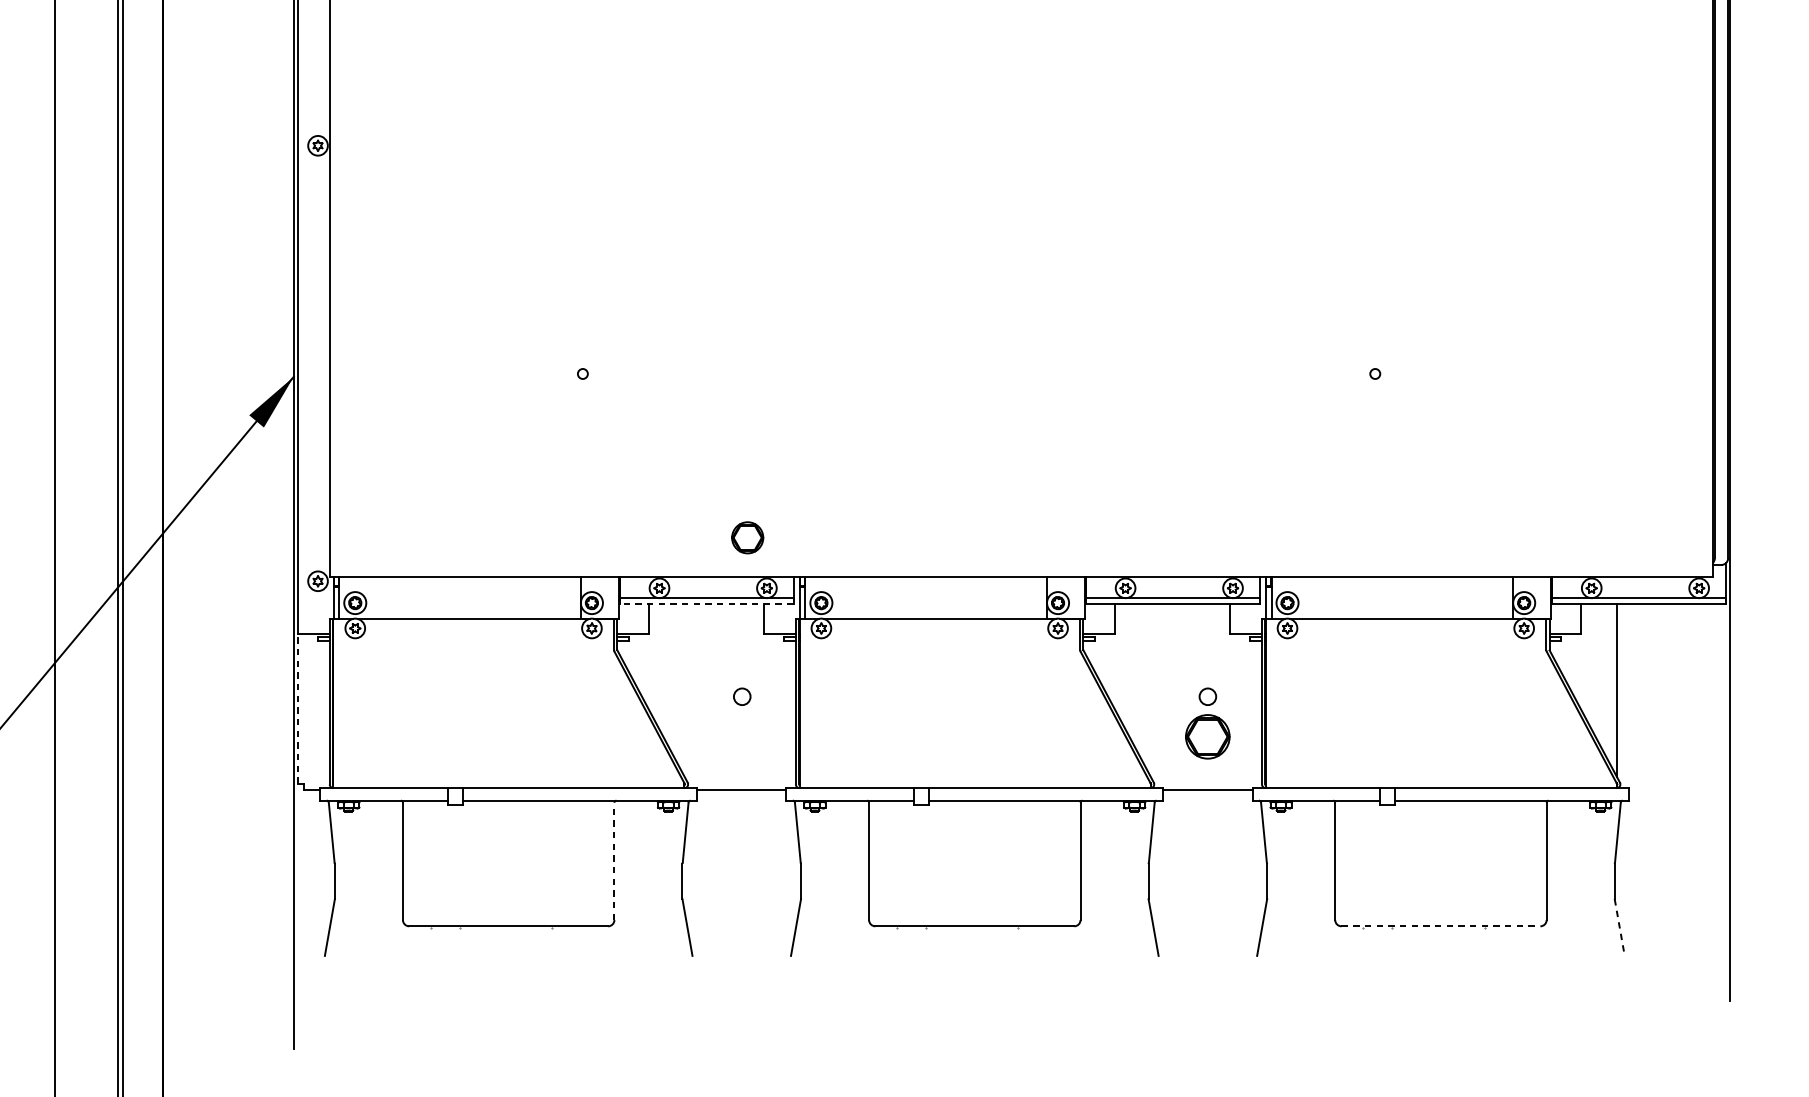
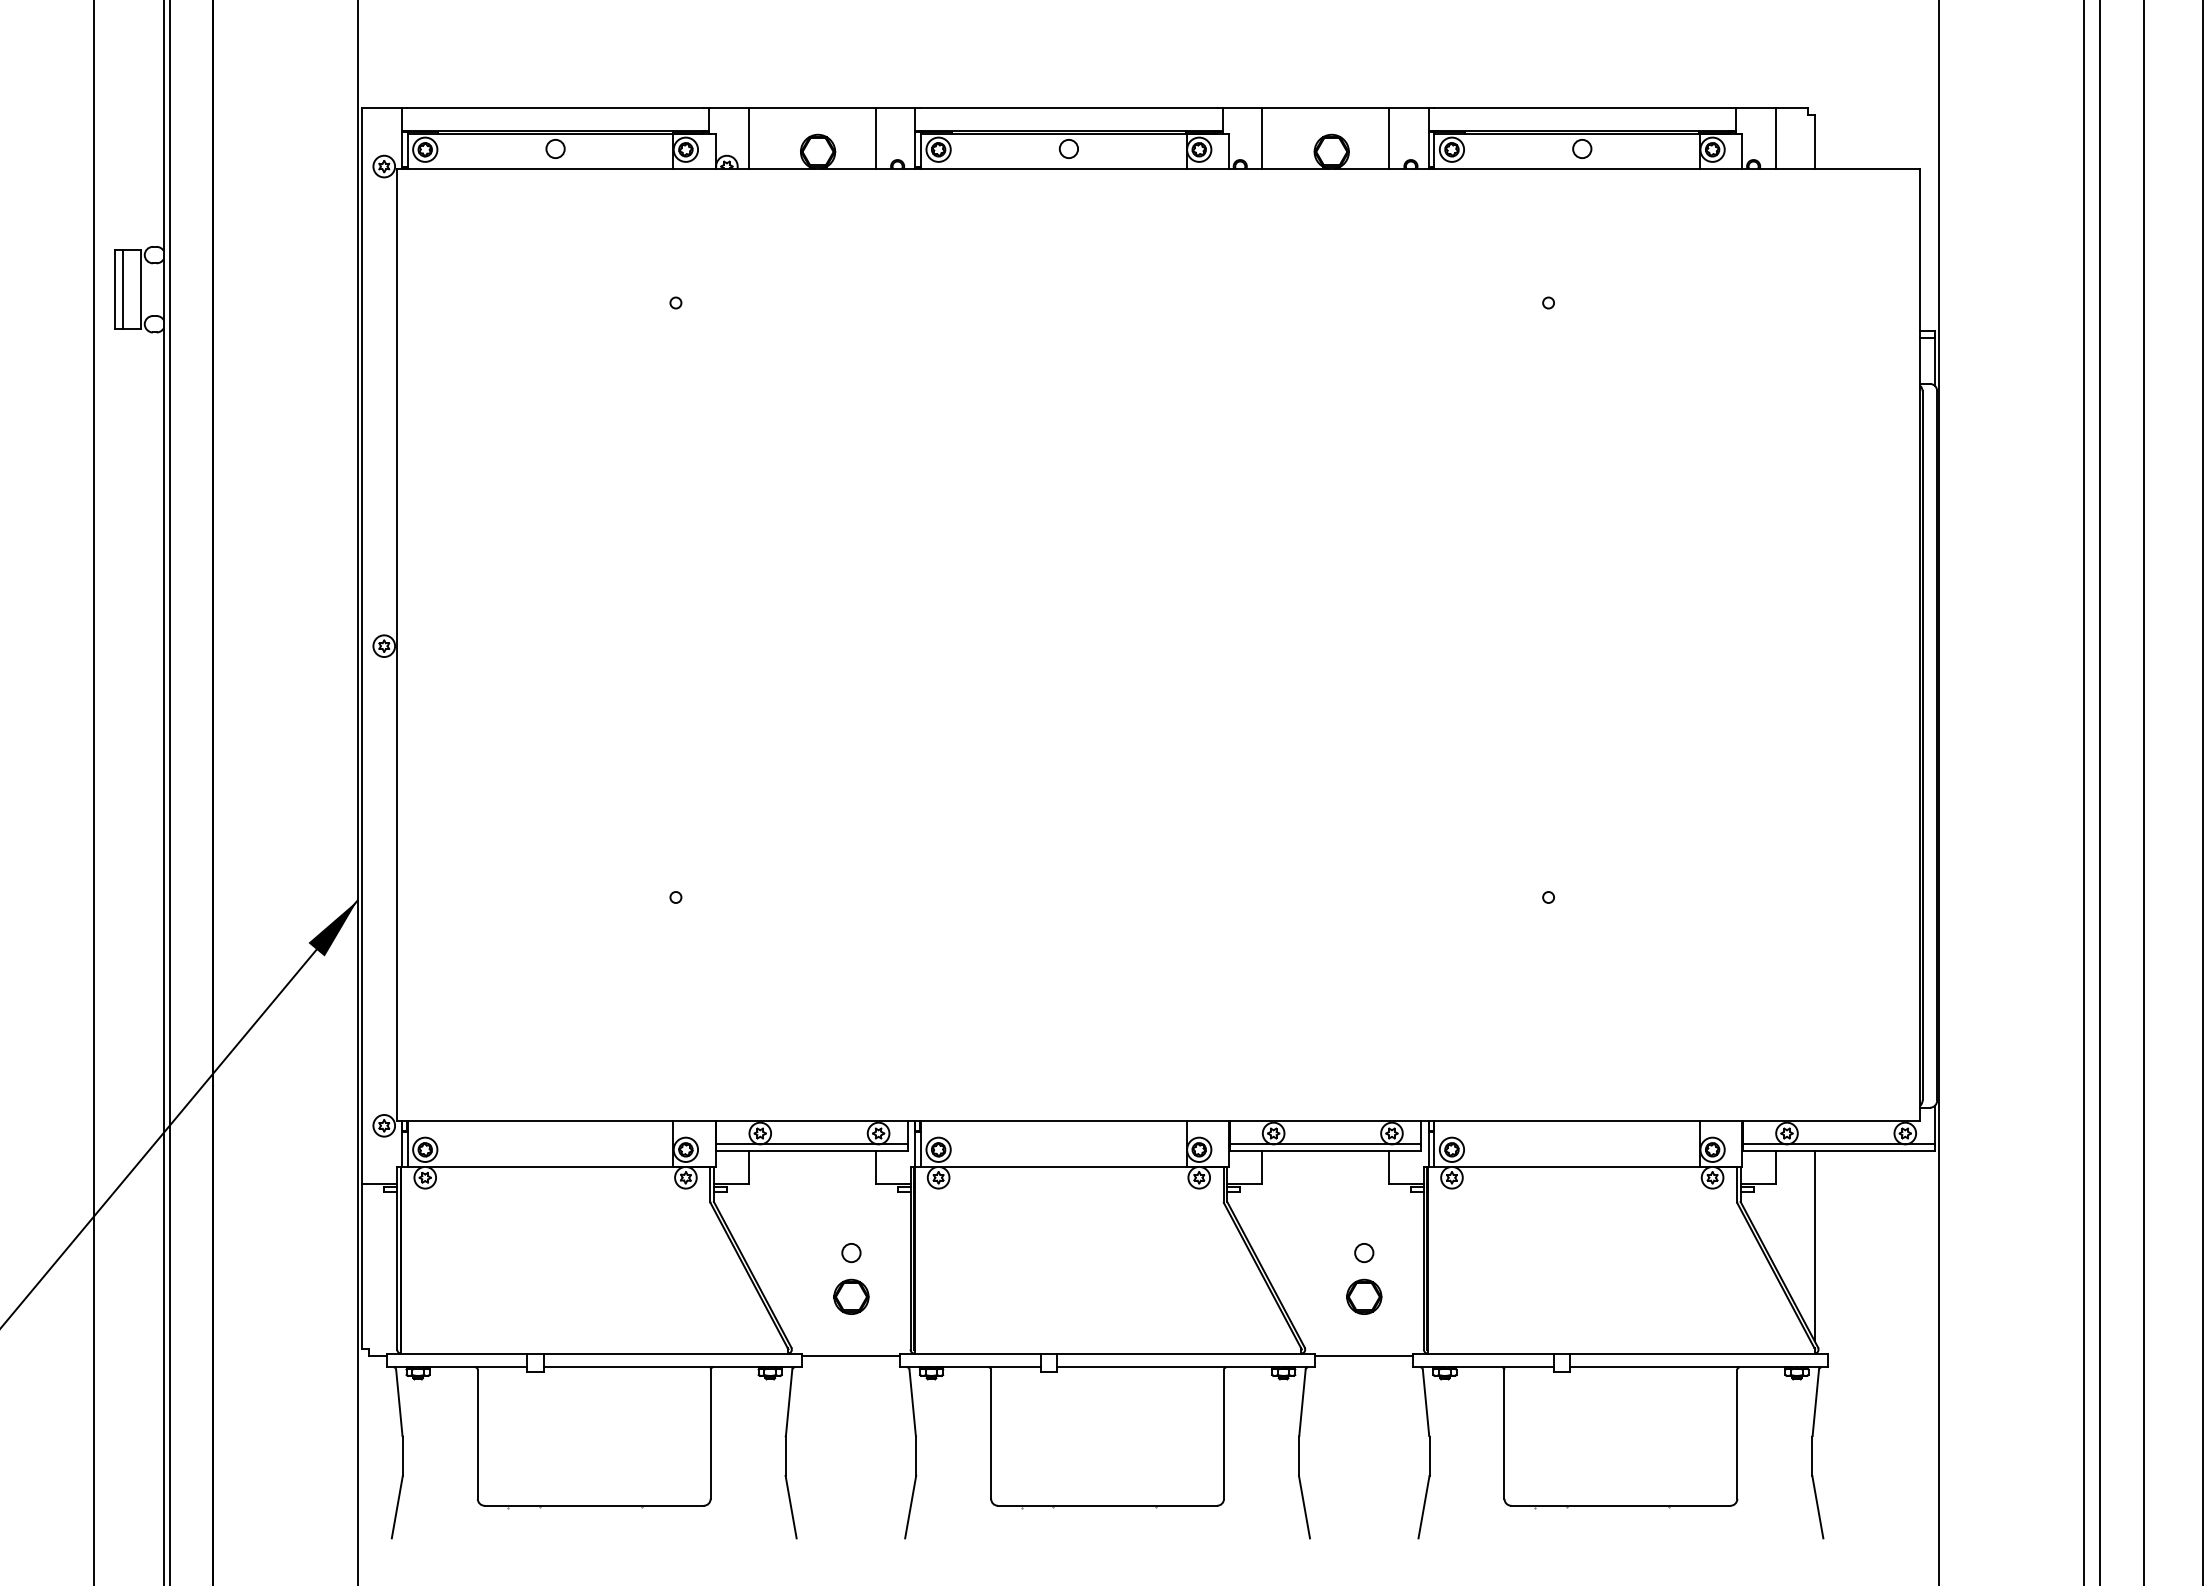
part: (747, 537) -> (851, 1296), moved
line: (706, 604) -> (812, 1151), dashed -> solid
line: (298, 709) -> (362, 1266), dashed -> solid
part: (1208, 736) -> (1364, 1296), size x0.71
line: (614, 861) -> (710, 1434), dashed -> solid
line: (1440, 926) -> (1620, 1505), dashed -> solid
line: (1619, 927) -> (1817, 1507), dashed -> solid

